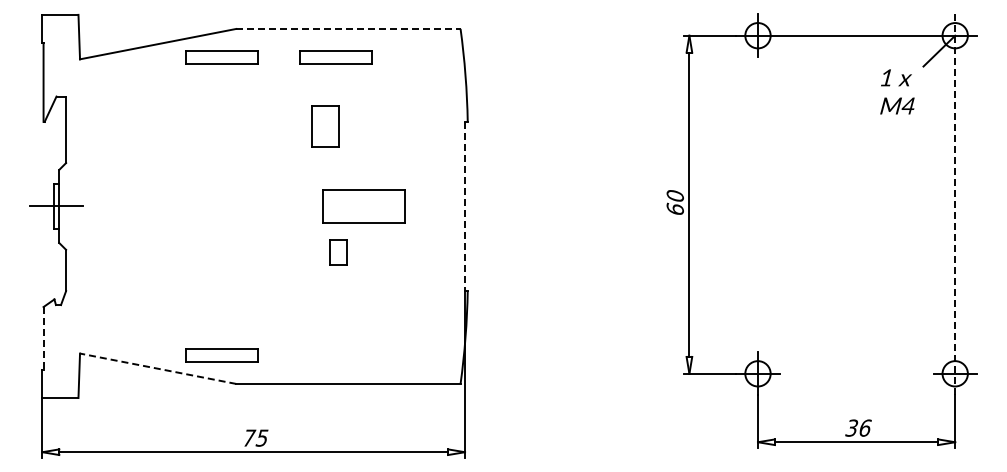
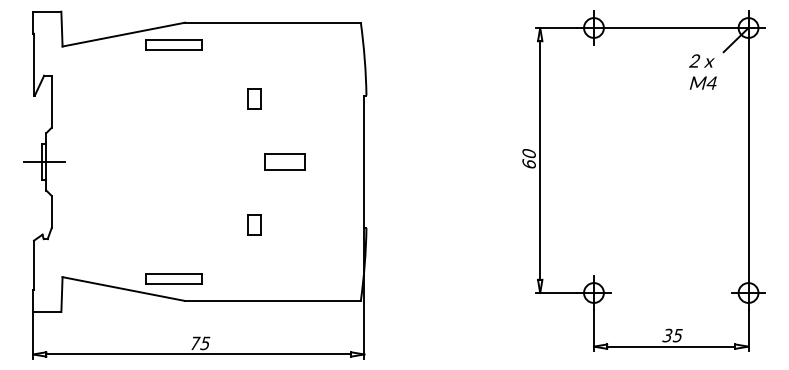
line: (348, 28) -> (273, 22), dashed -> solid
part: (335, 57) -> (262, 45), removed
text: (886, 77) -> (694, 60), 1 -> 2
part: (325, 125) -> (254, 98), size x0.62
line: (955, 204) -> (748, 160), dashed -> solid
part: (364, 206) -> (285, 161), size x0.62
line: (465, 206) -> (364, 161), dashed -> solid
part: (338, 252) -> (254, 224), moved
line: (43, 338) -> (33, 265), dashed -> solid
line: (158, 368) -> (124, 288), dashed -> solid
text: (864, 427) -> (677, 335), 36 -> 35

